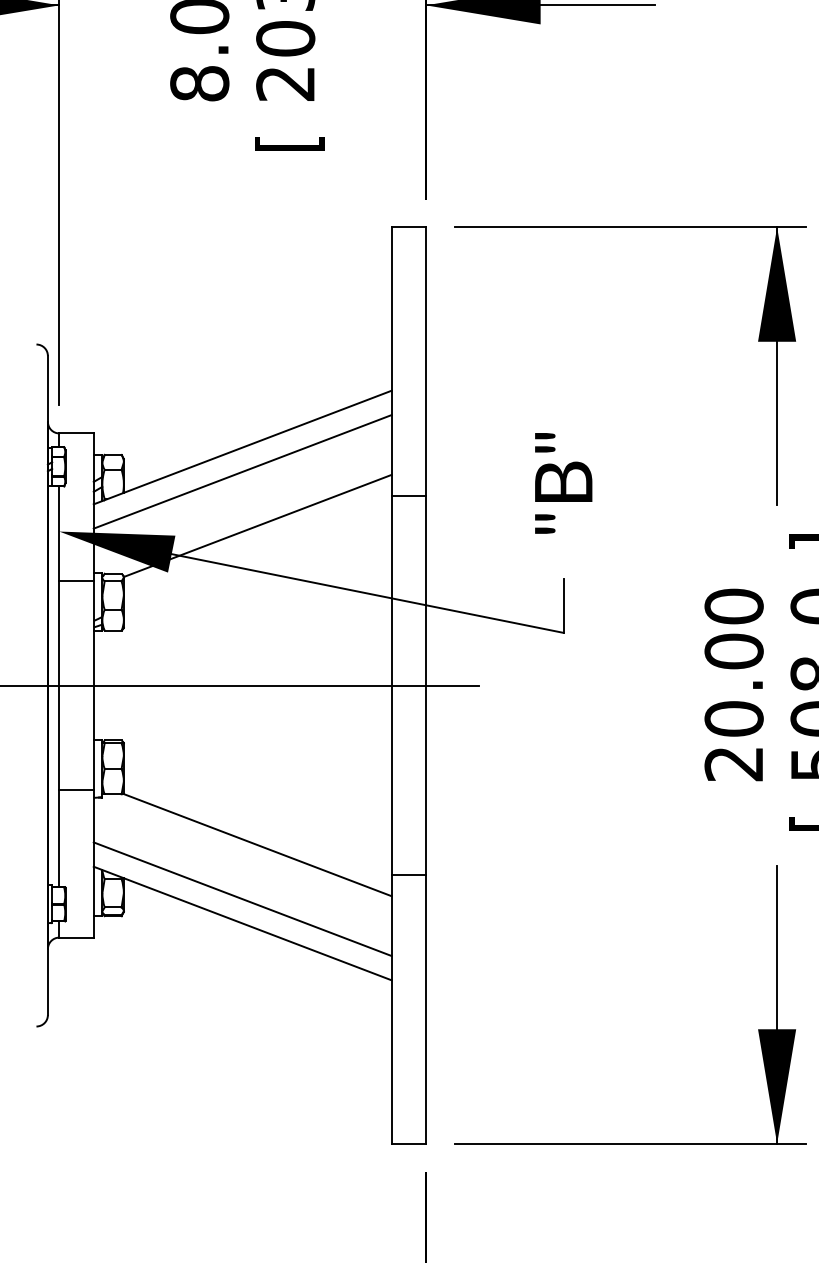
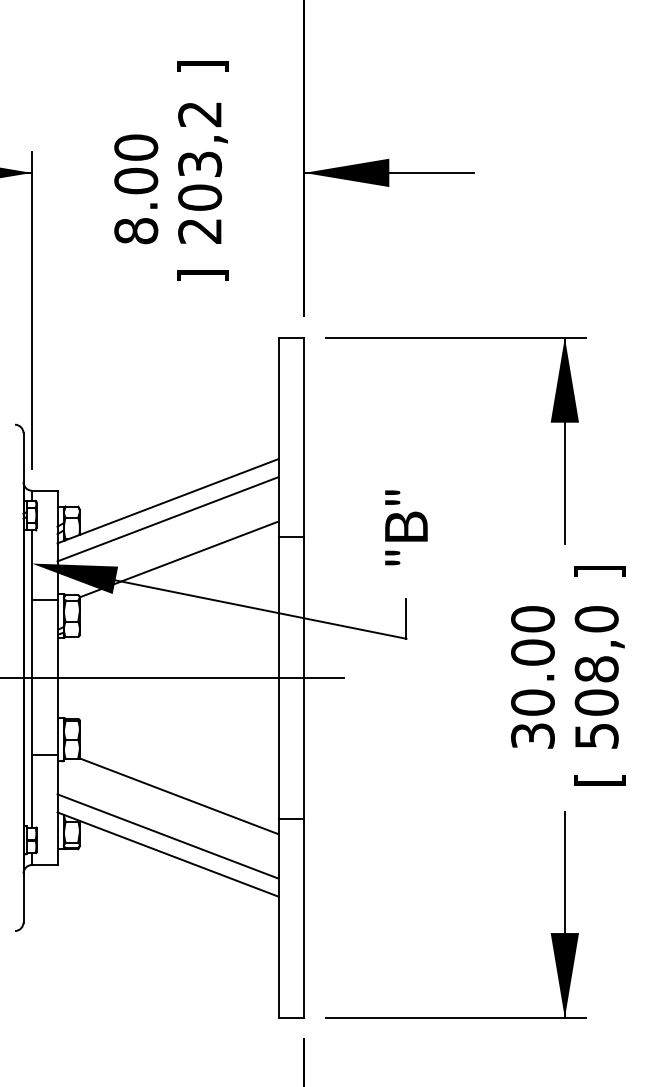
text: (289, 143) -> (202, 275), [ -> ]
text: (733, 763) -> (532, 735), 20.00 -> 30.00

